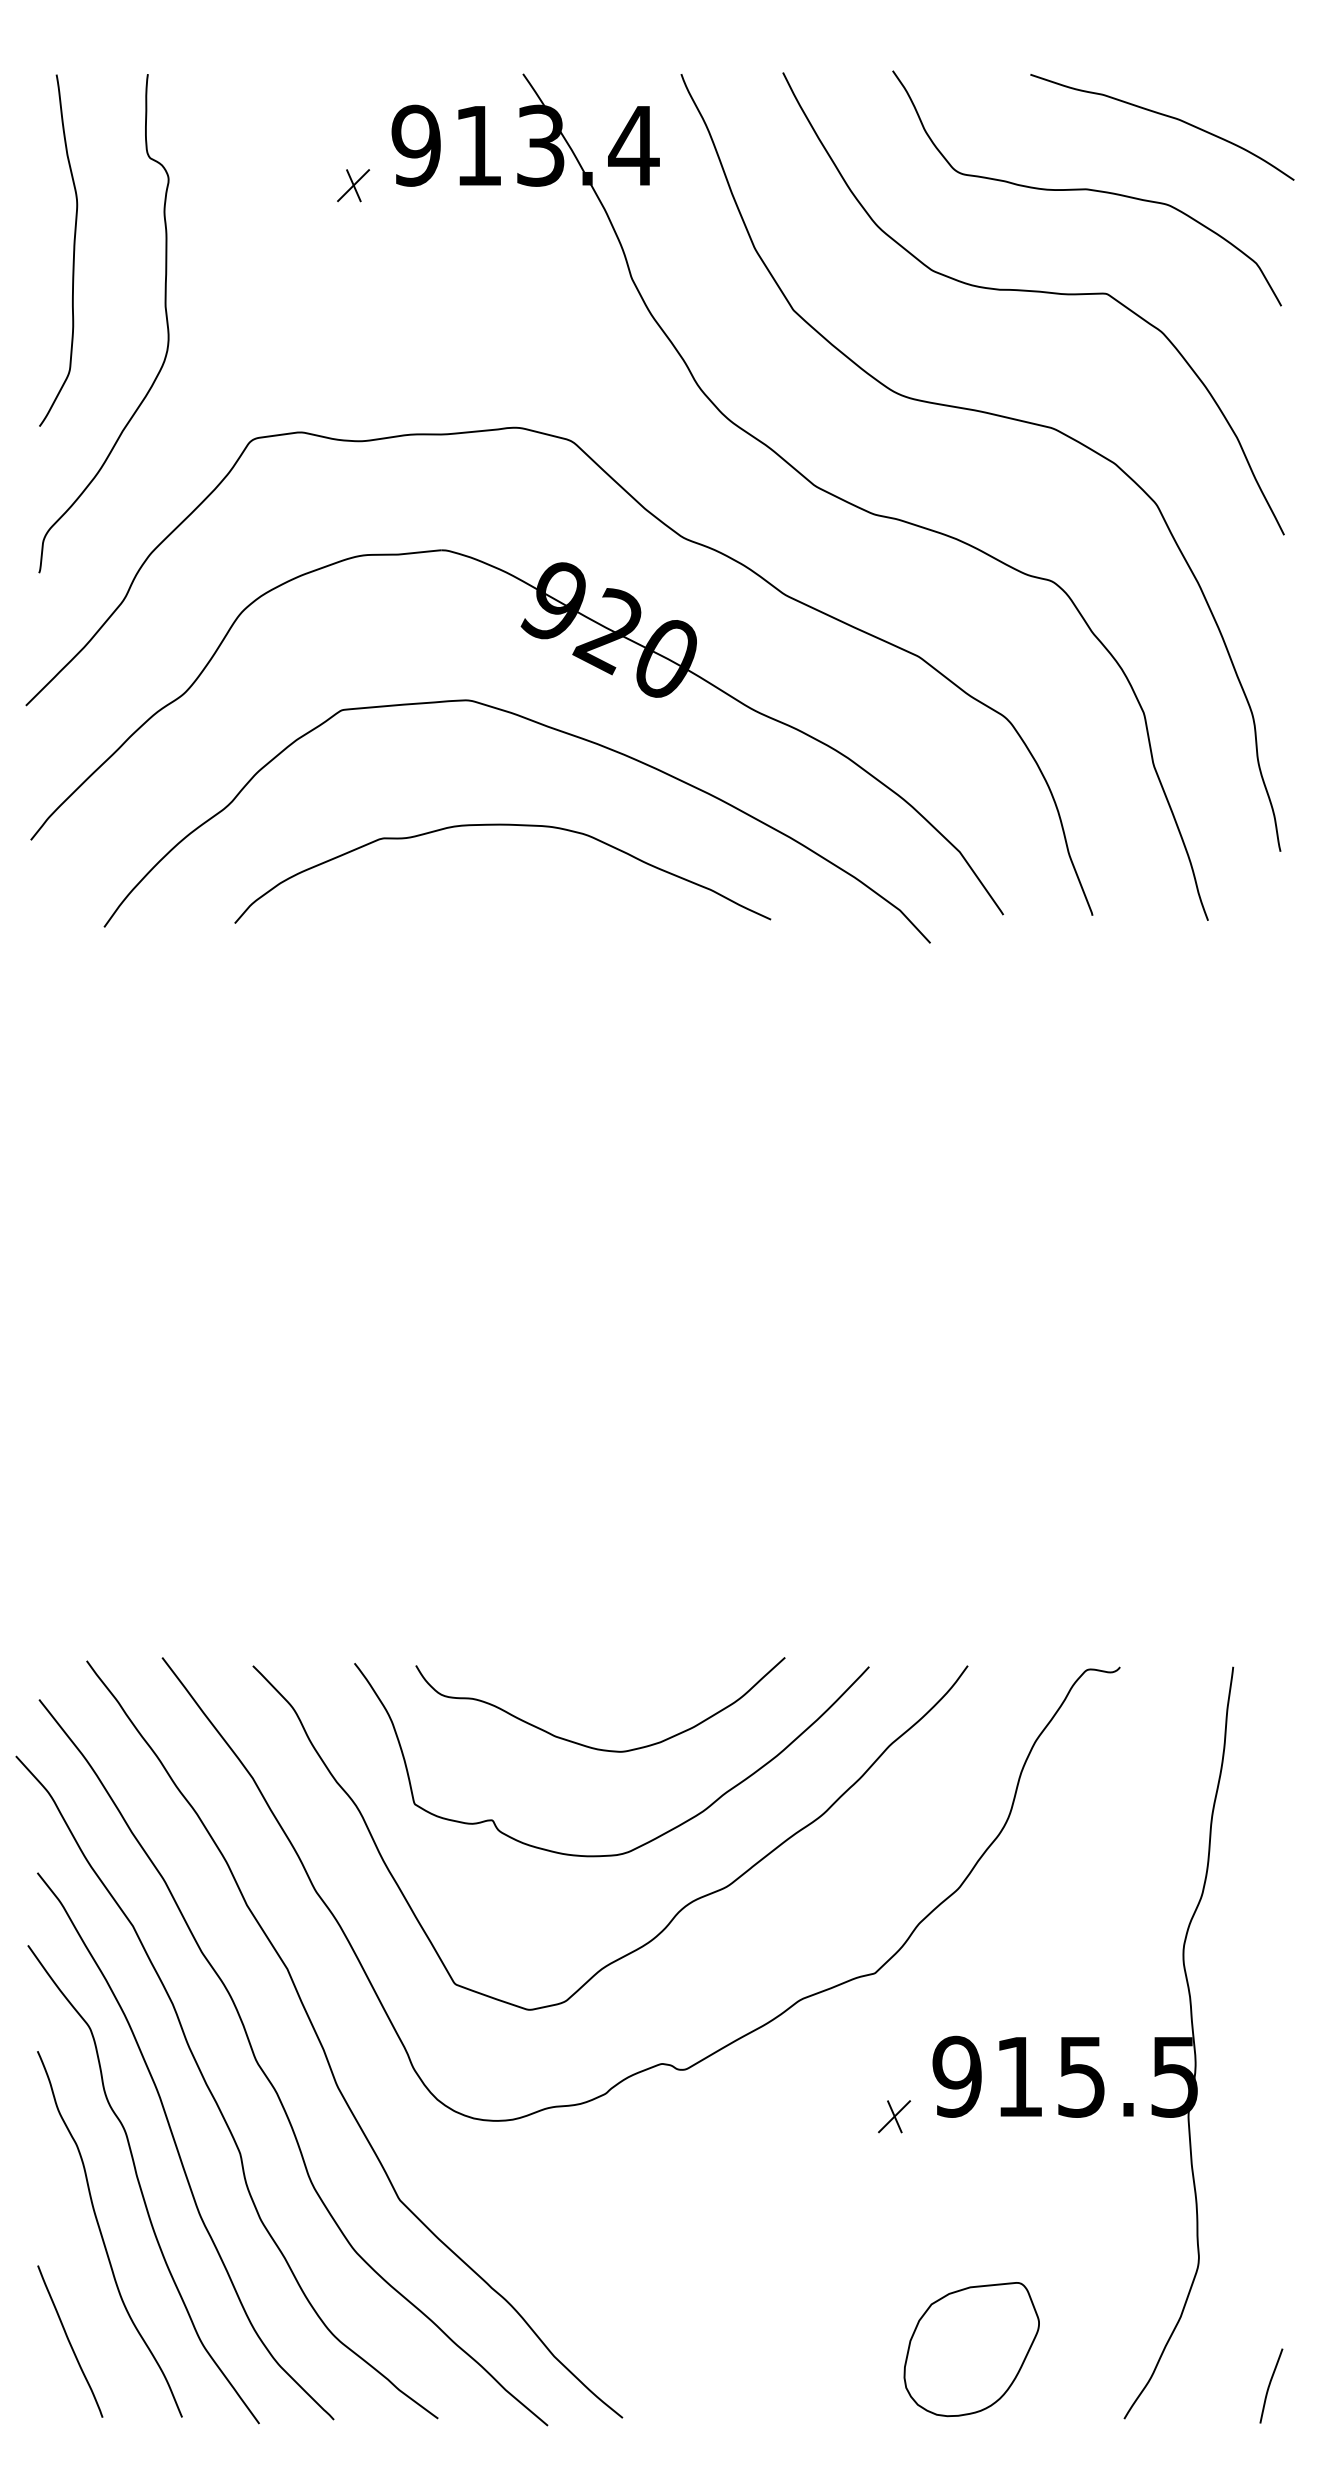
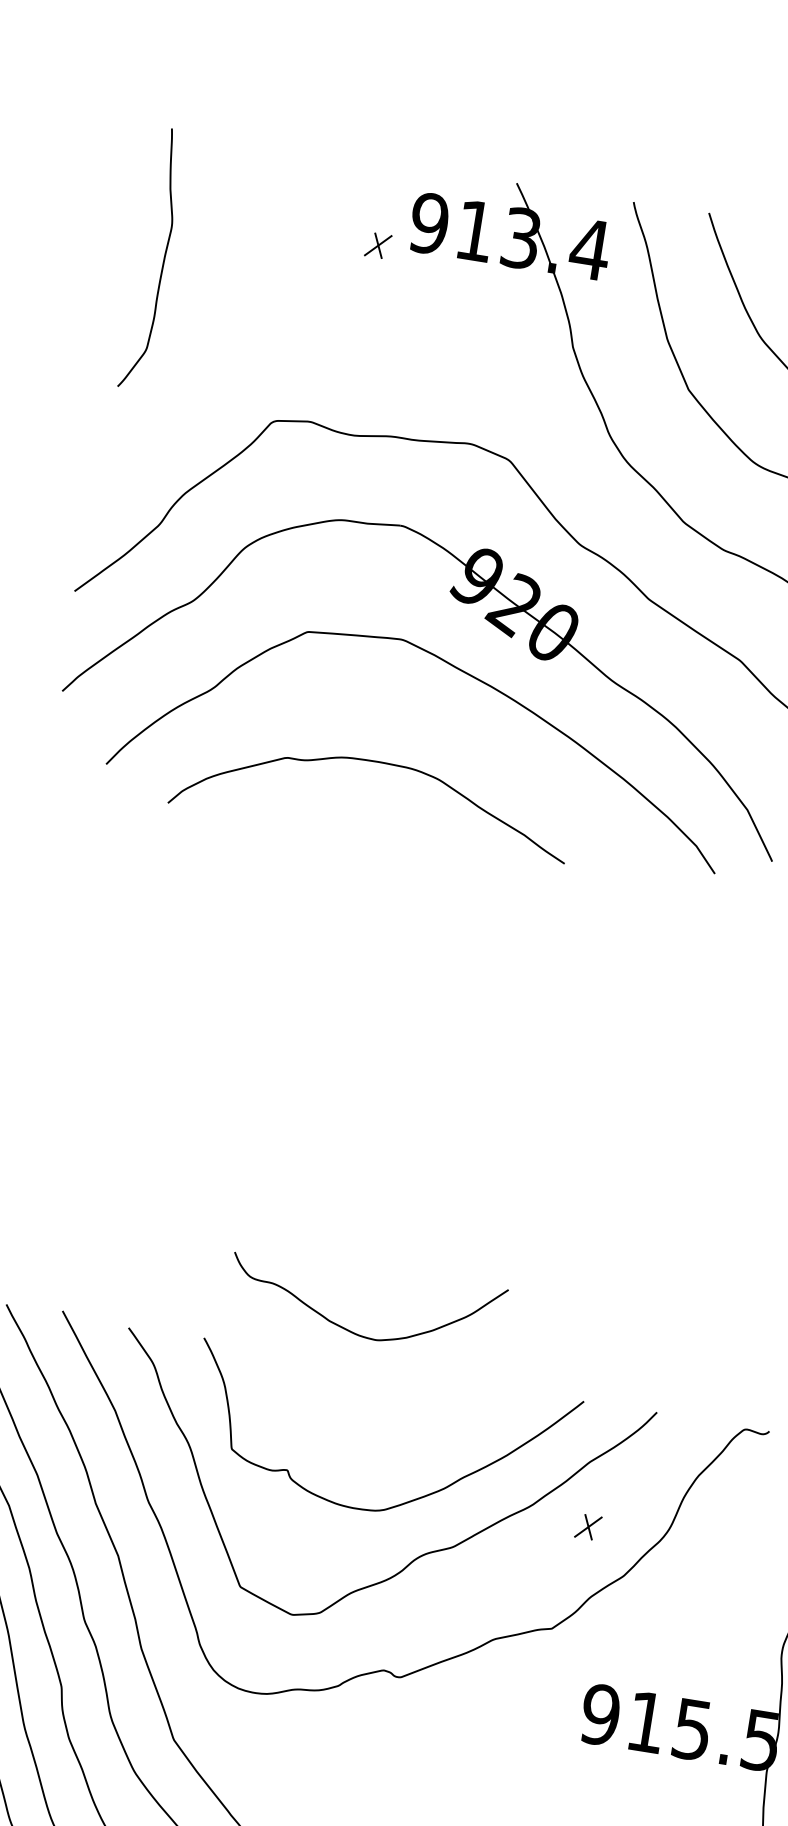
curve: (165, 316) -> (223, 320), removed
curve: (502, 825) -> (377, 762), moved
curve: (587, 1745) -> (352, 1331), moved
part: (894, 2116) -> (588, 1526), moved

